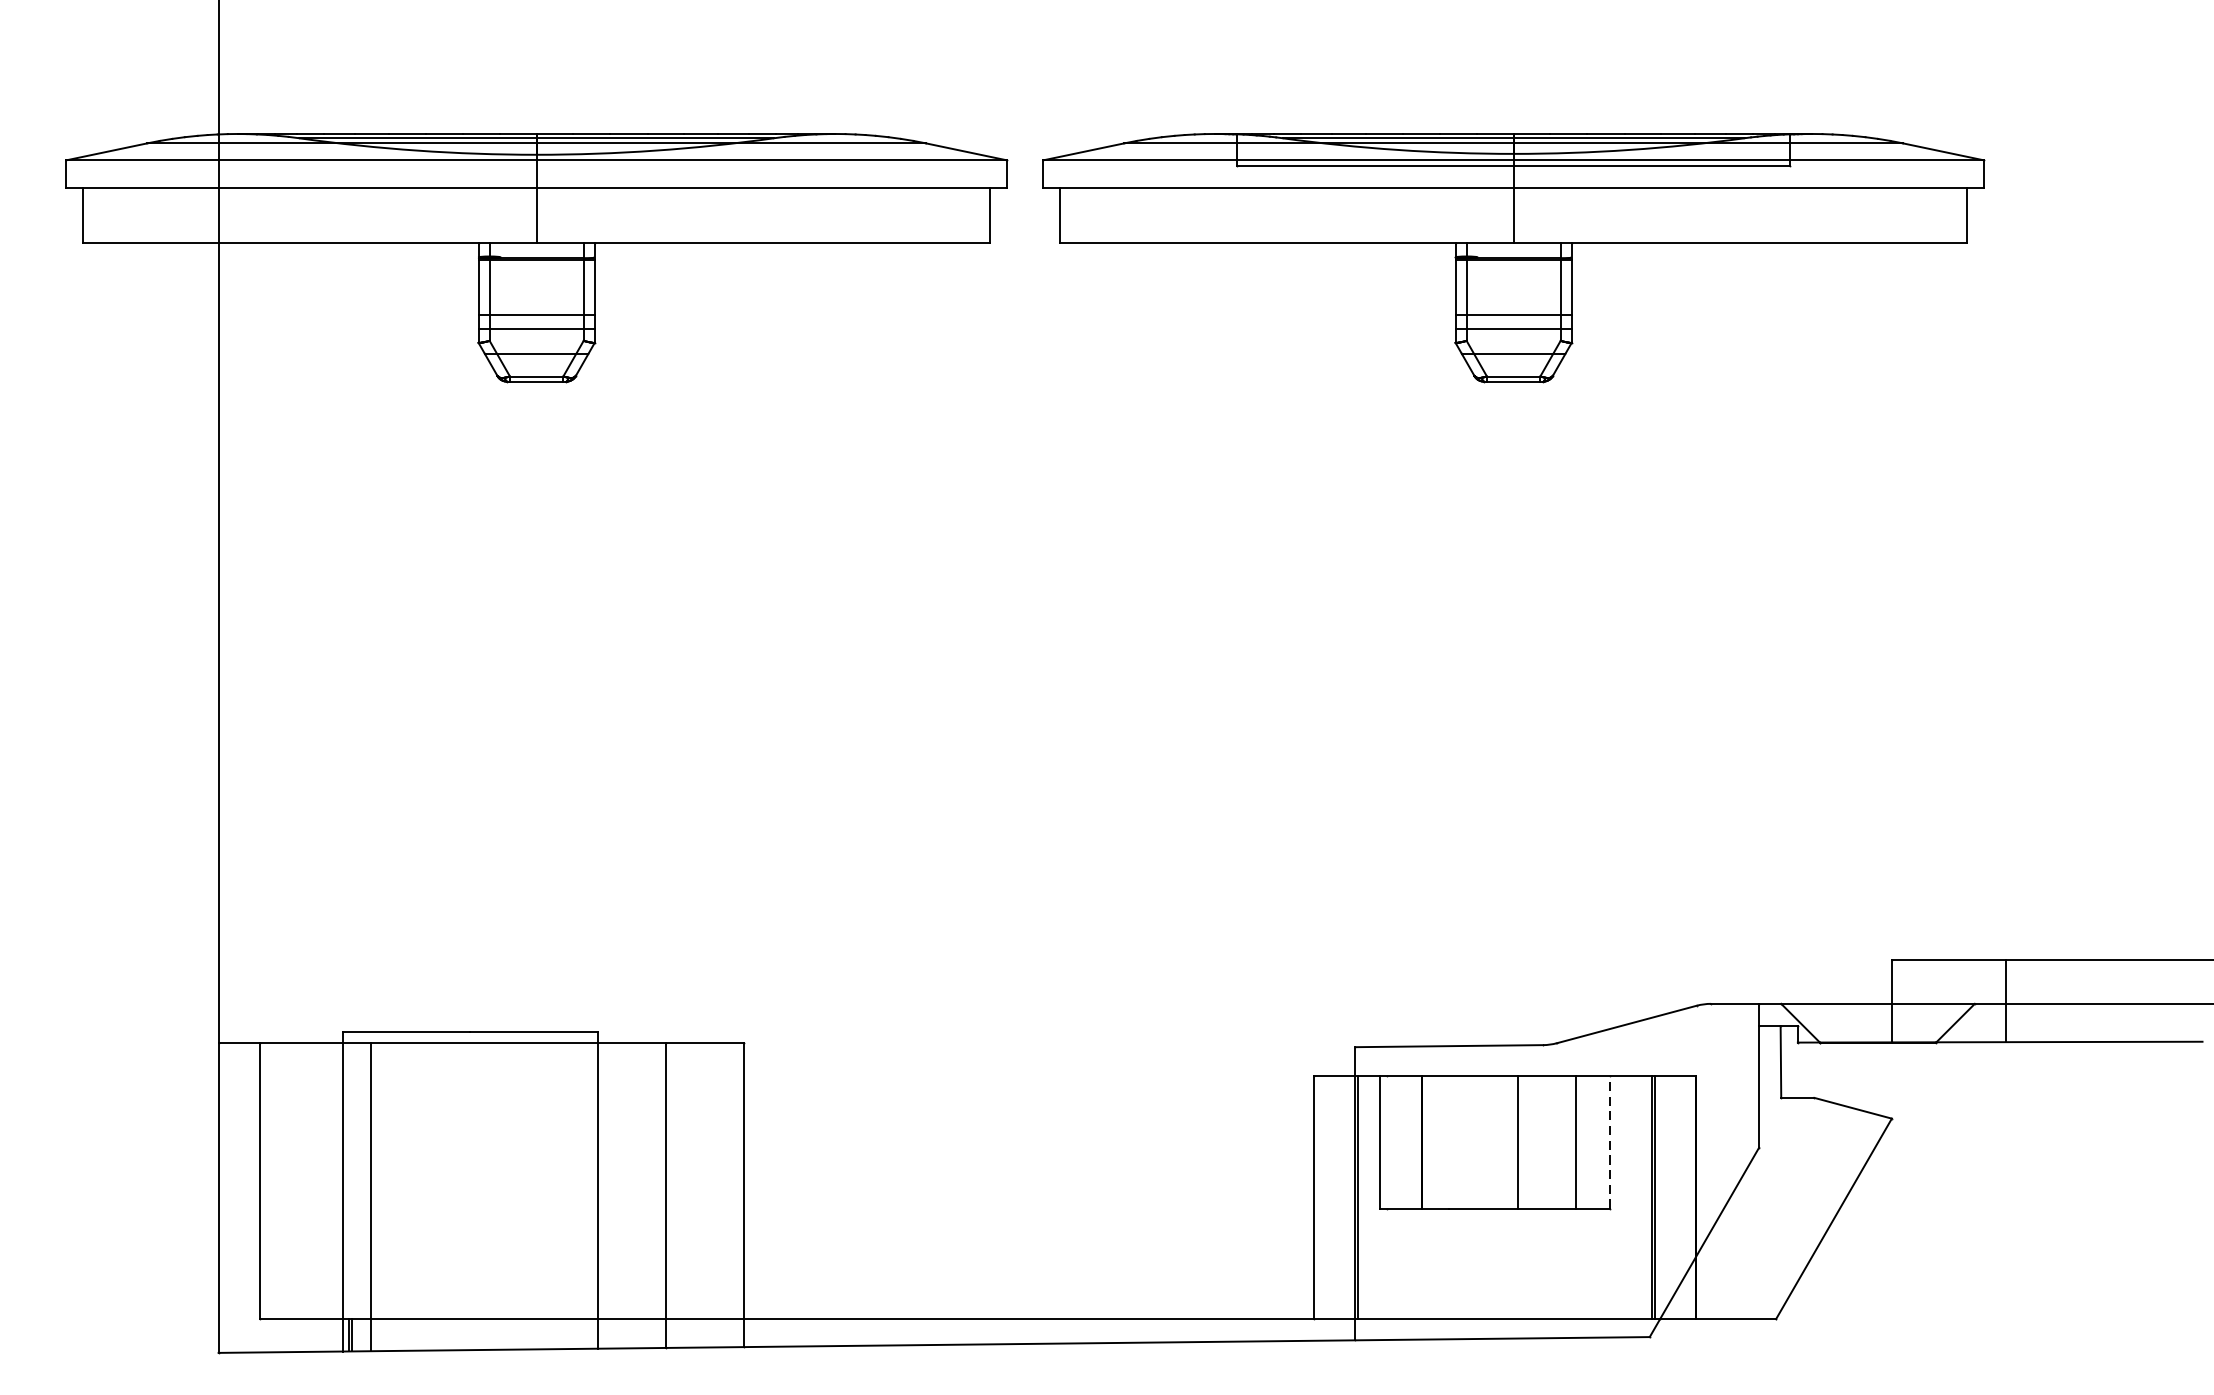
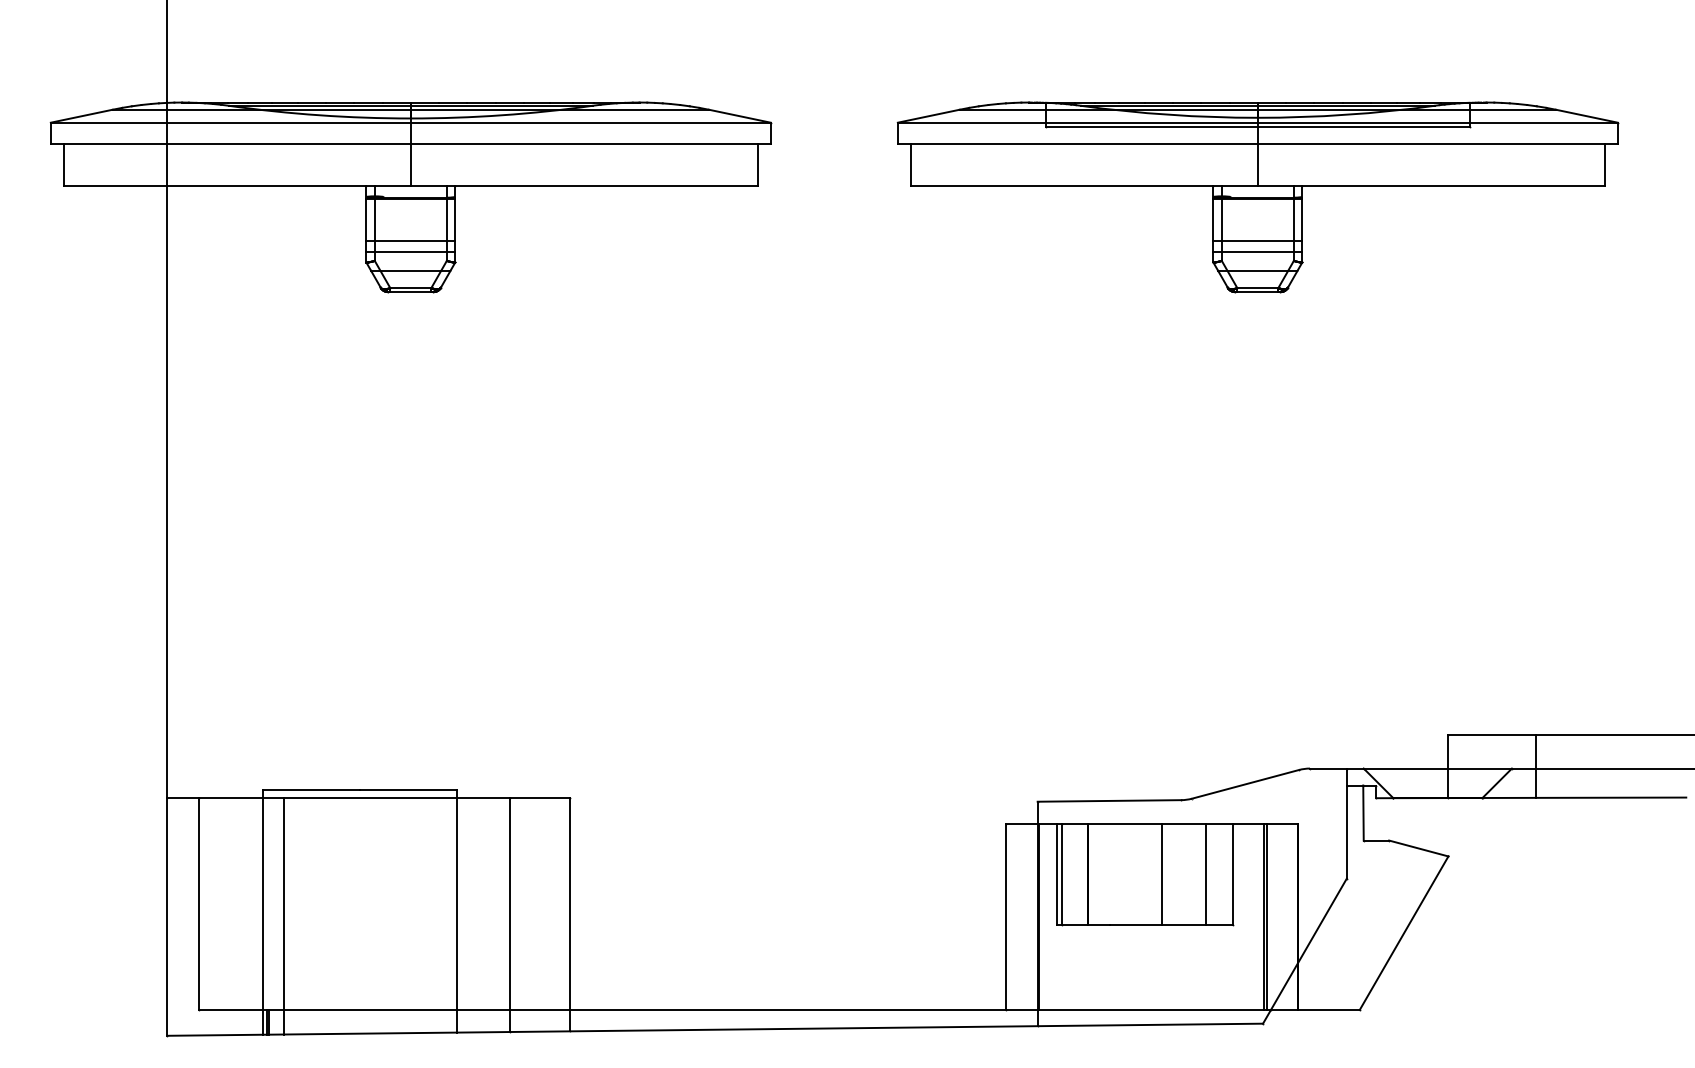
part: (1513, 257) -> (1257, 197), moved
line: (1386, 1142) -> (1061, 874), added
line: (1609, 1142) -> (1232, 874), dashed -> solid

